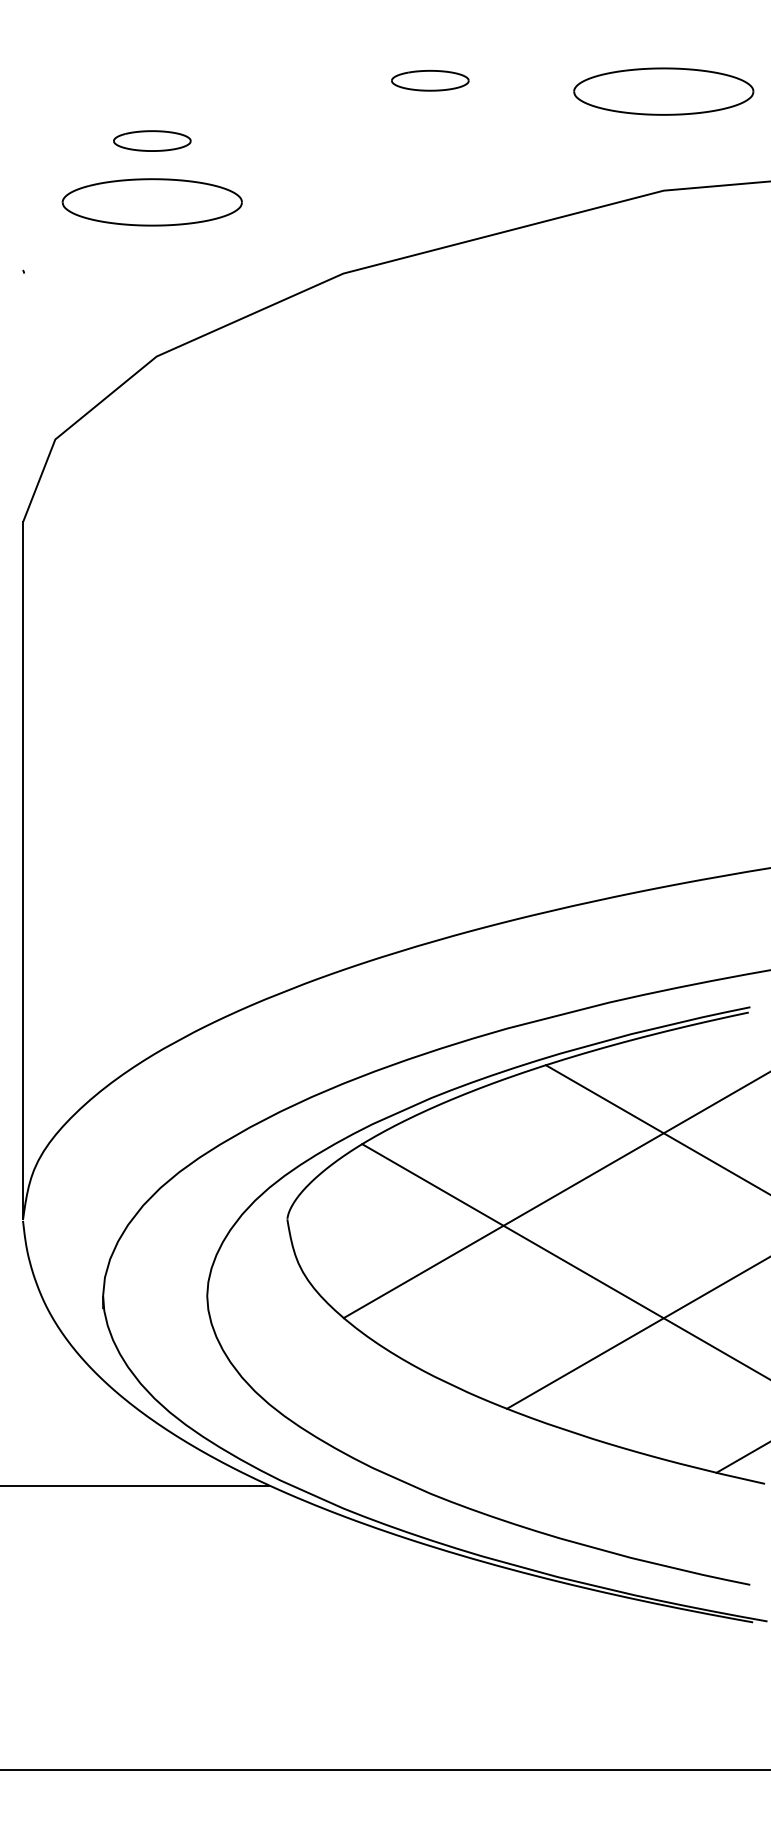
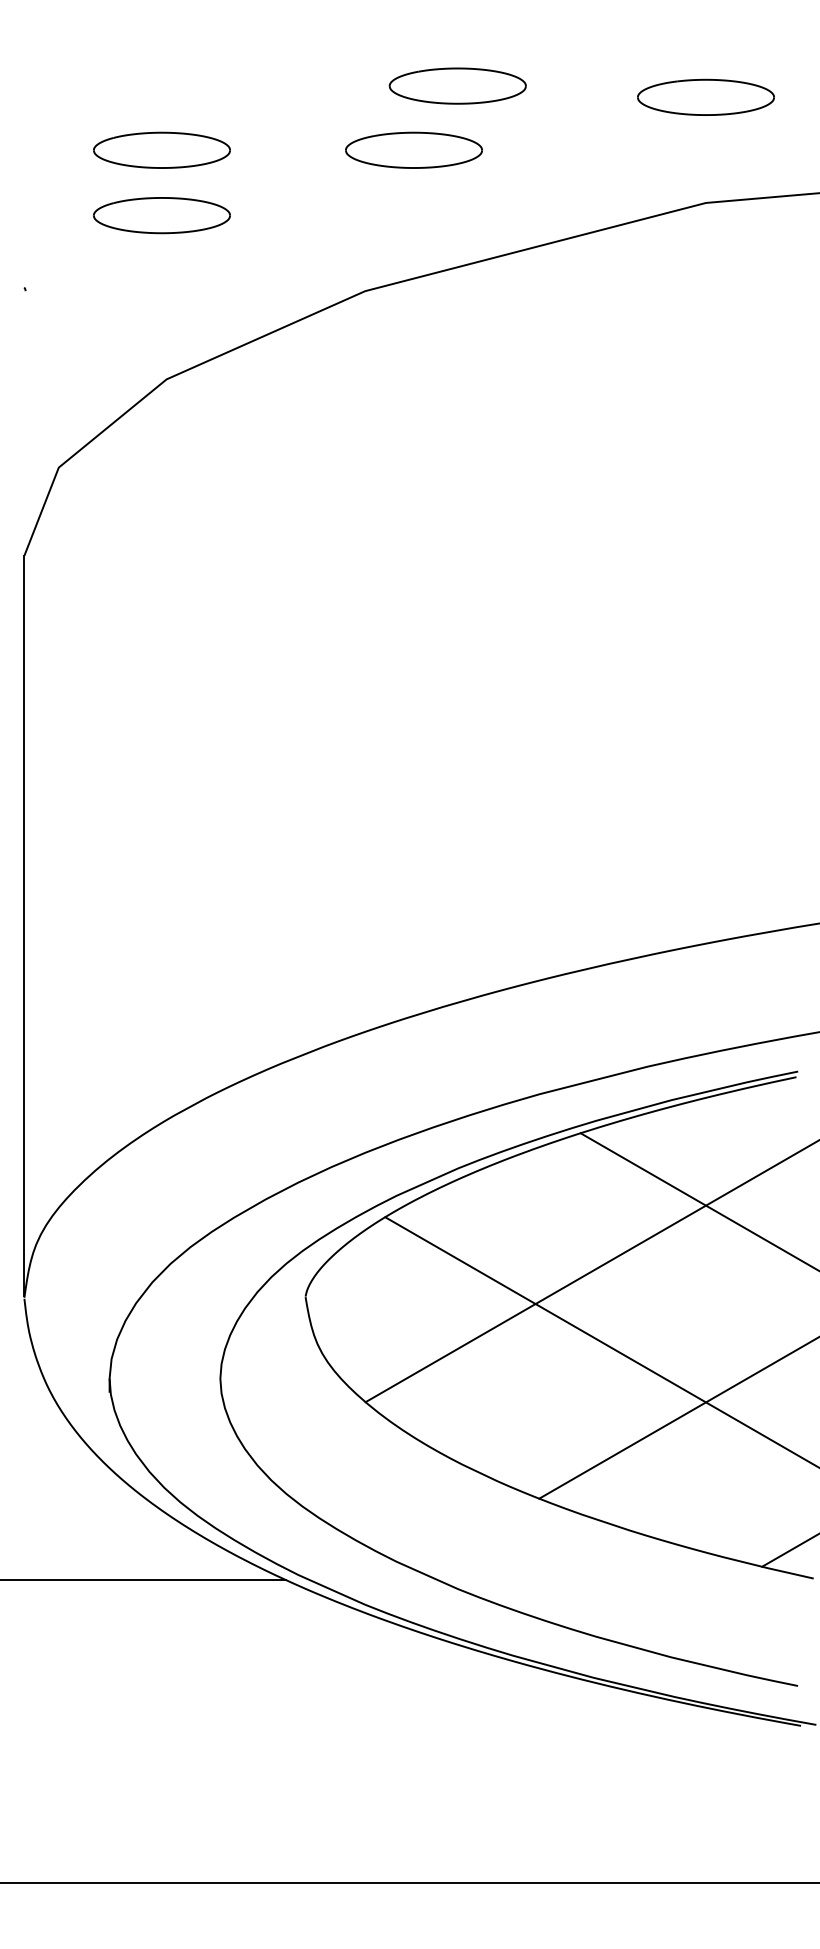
part: (430, 80) -> (457, 85), size x1.67
part: (663, 90) -> (705, 96), size x0.71
part: (151, 140) -> (161, 149), size x1.67
part: (388, 140) -> (413, 149), added
part: (151, 202) -> (161, 215), size x0.71

